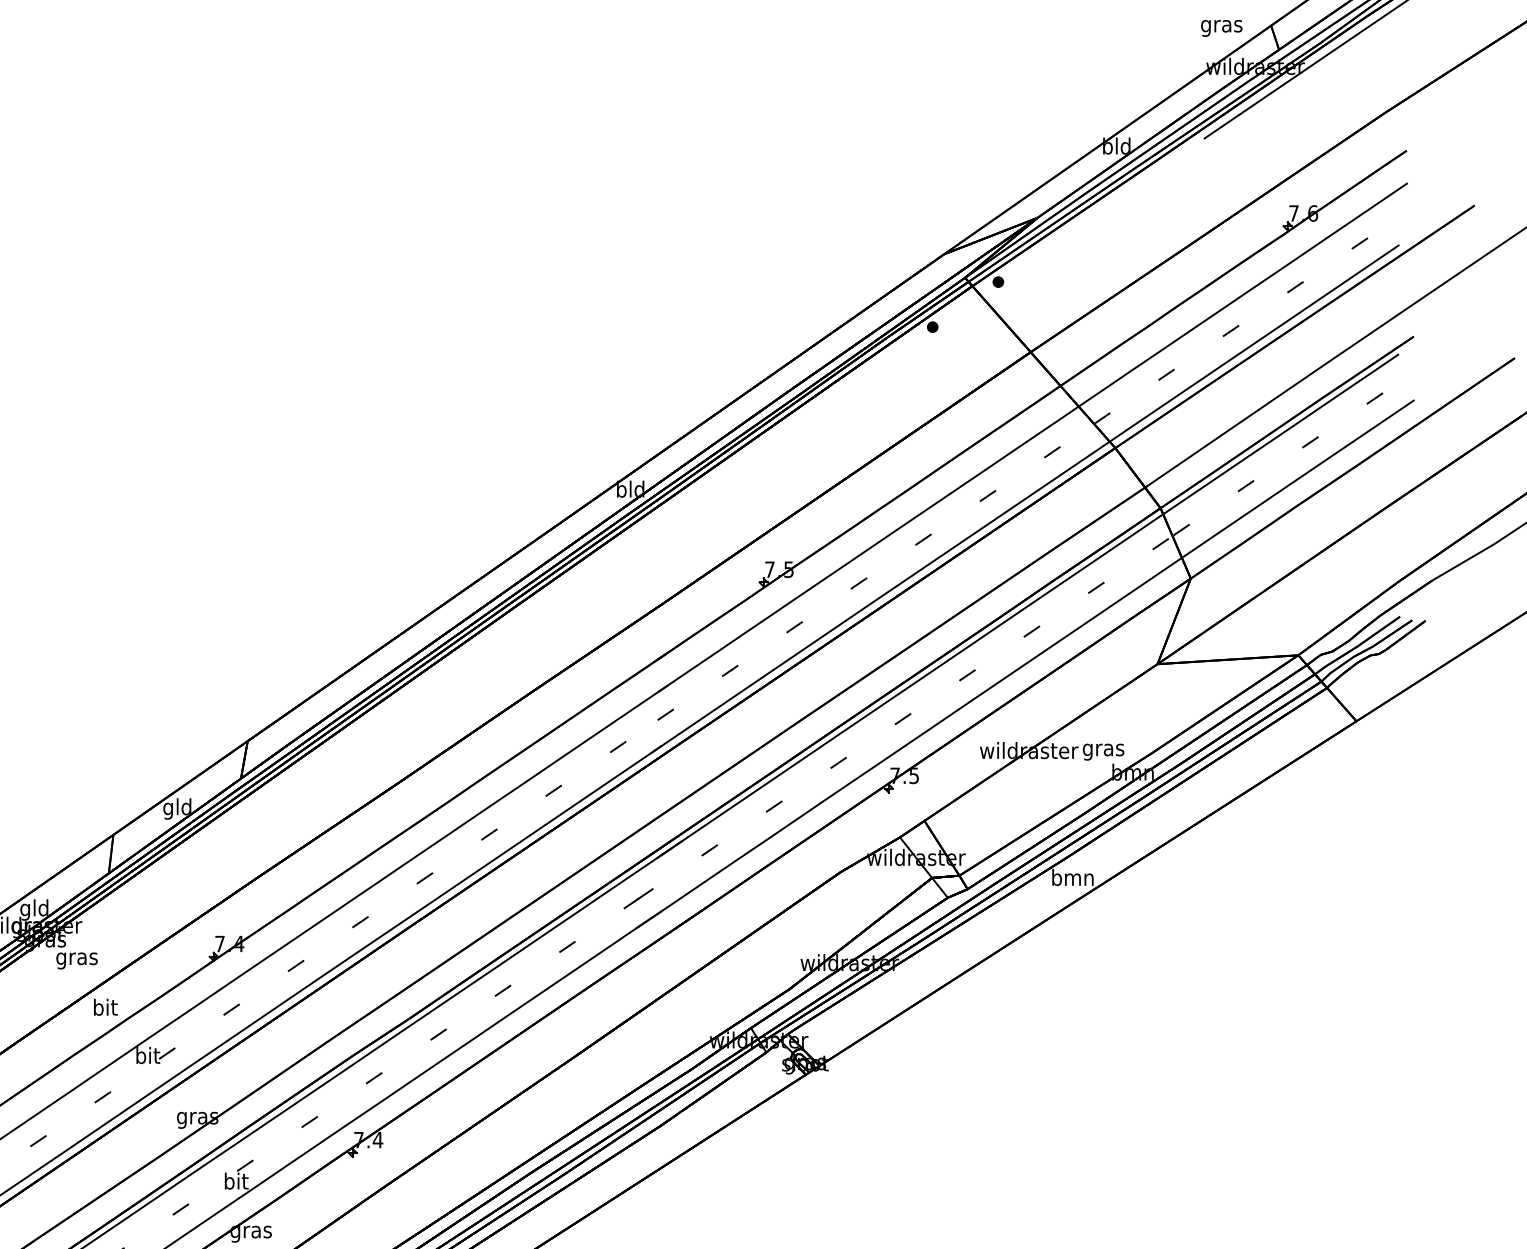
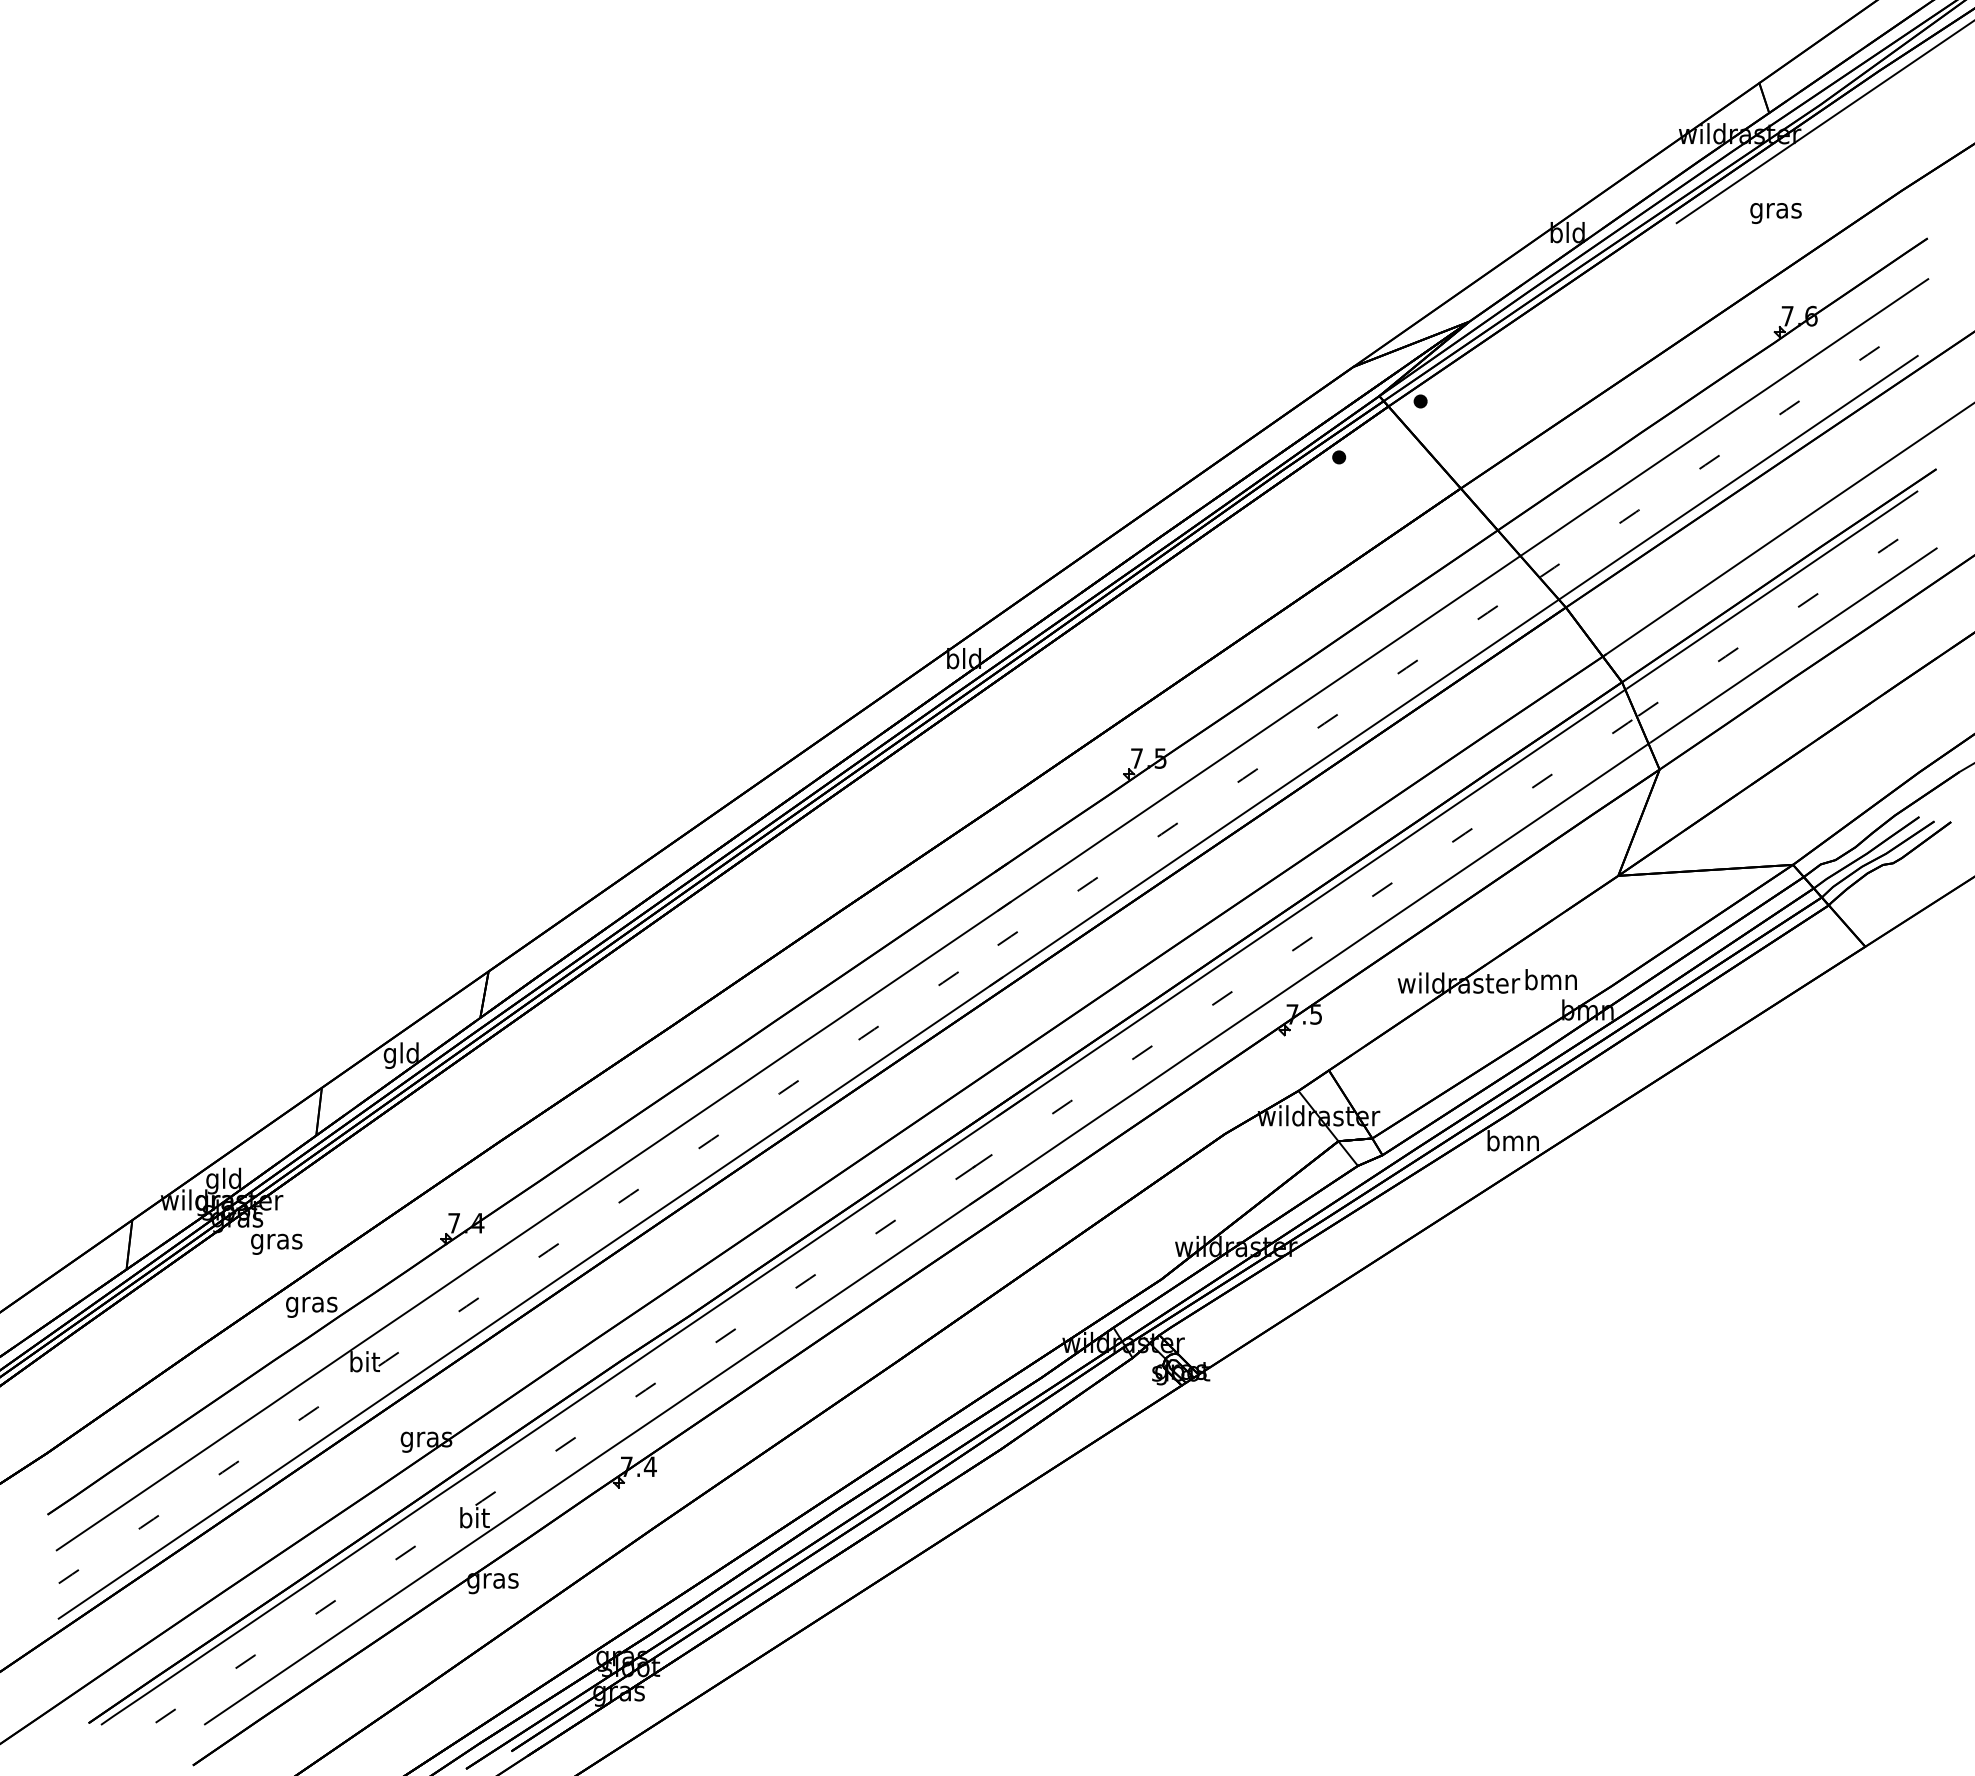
text: (1221, 28) -> (1775, 213), moved
text: (1102, 750) -> (1550, 982), gras -> bmn
text: (105, 1009) -> (311, 1304), bit -> gras

